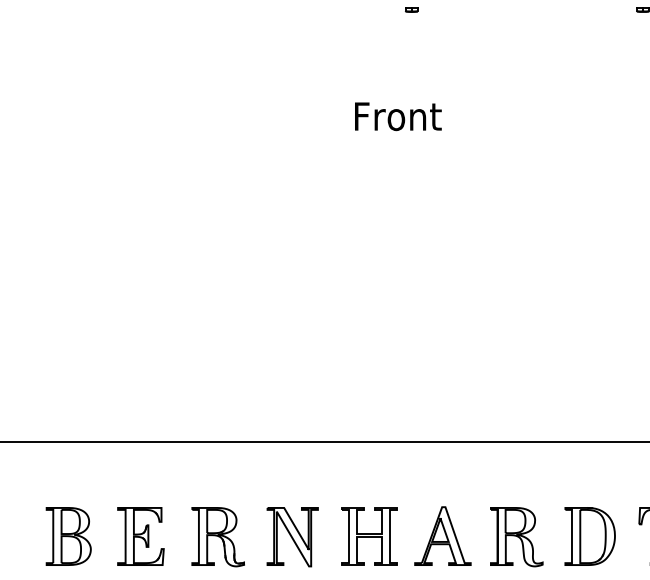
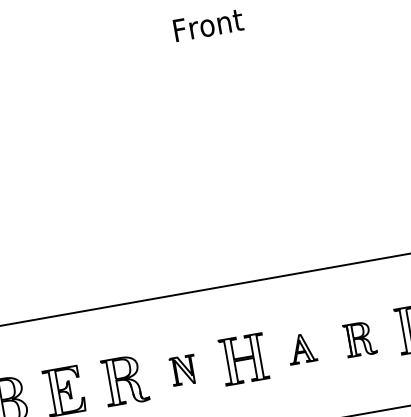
part: (442, 535) -> (301, 348), size x0.6
part: (292, 537) -> (183, 370), size x0.6
part: (516, 537) -> (359, 339), size x0.7

